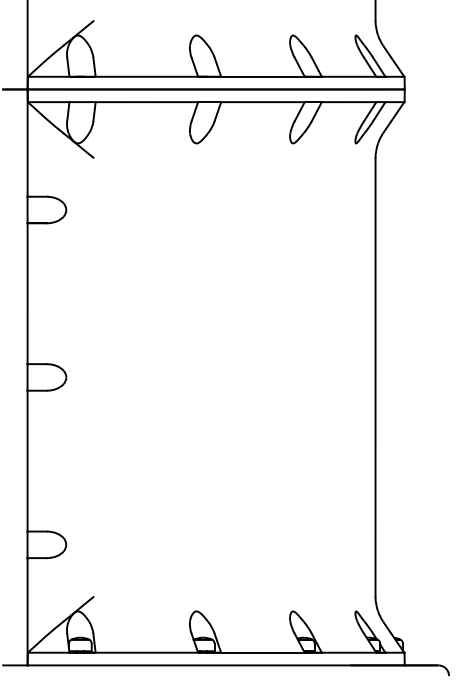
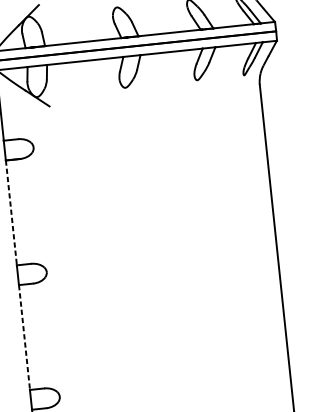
line: (27, 294) -> (11, 213), solid -> dashed
line: (27, 461) -> (24, 337), solid -> dashed

